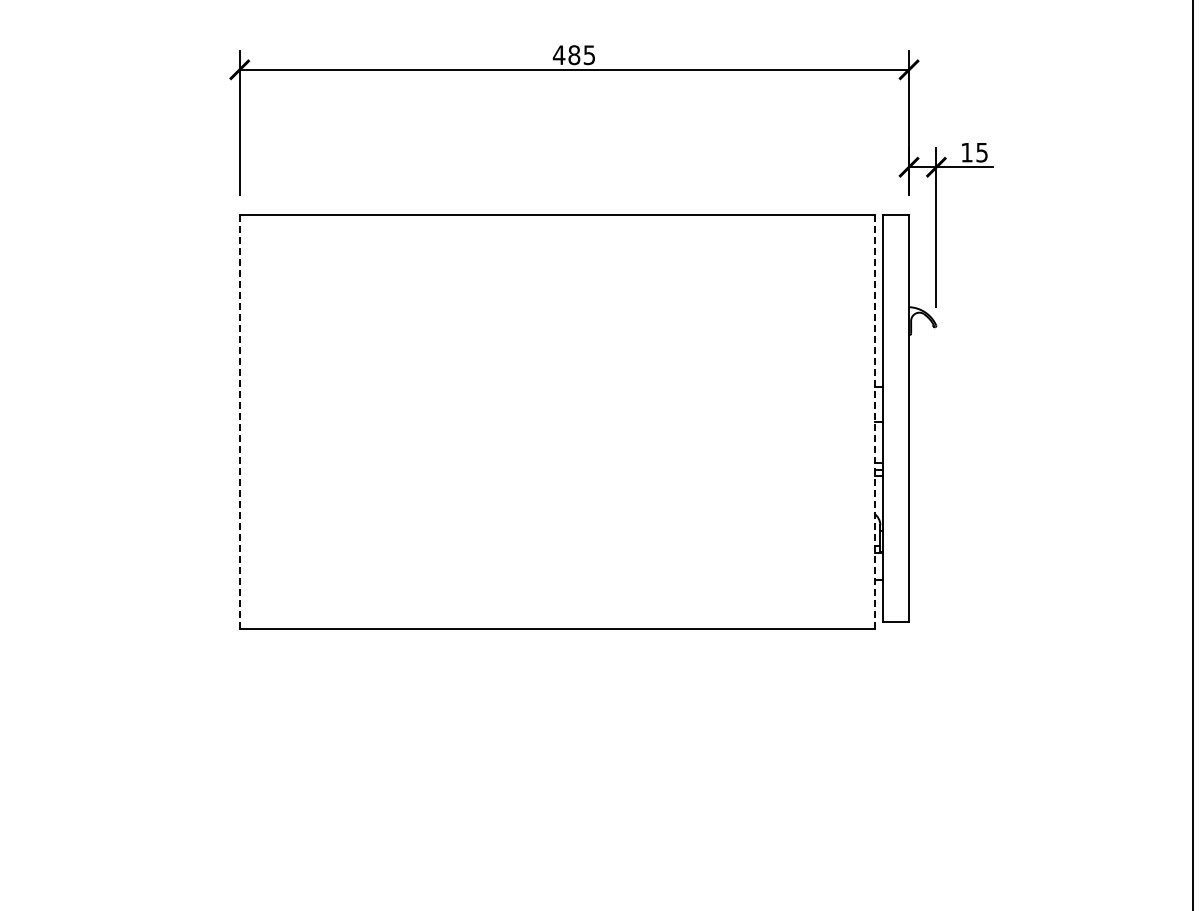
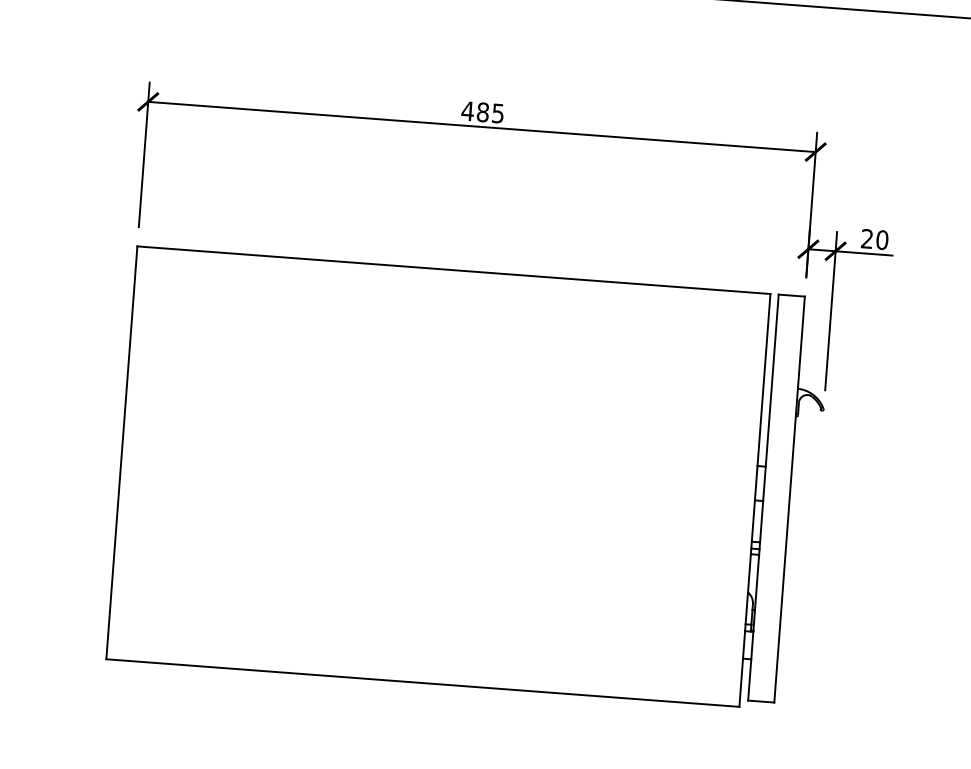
text: (974, 152) -> (874, 239), 15 -> 20
line: (874, 421) -> (754, 500), dashed -> solid
line: (239, 422) -> (121, 453), dashed -> solid

